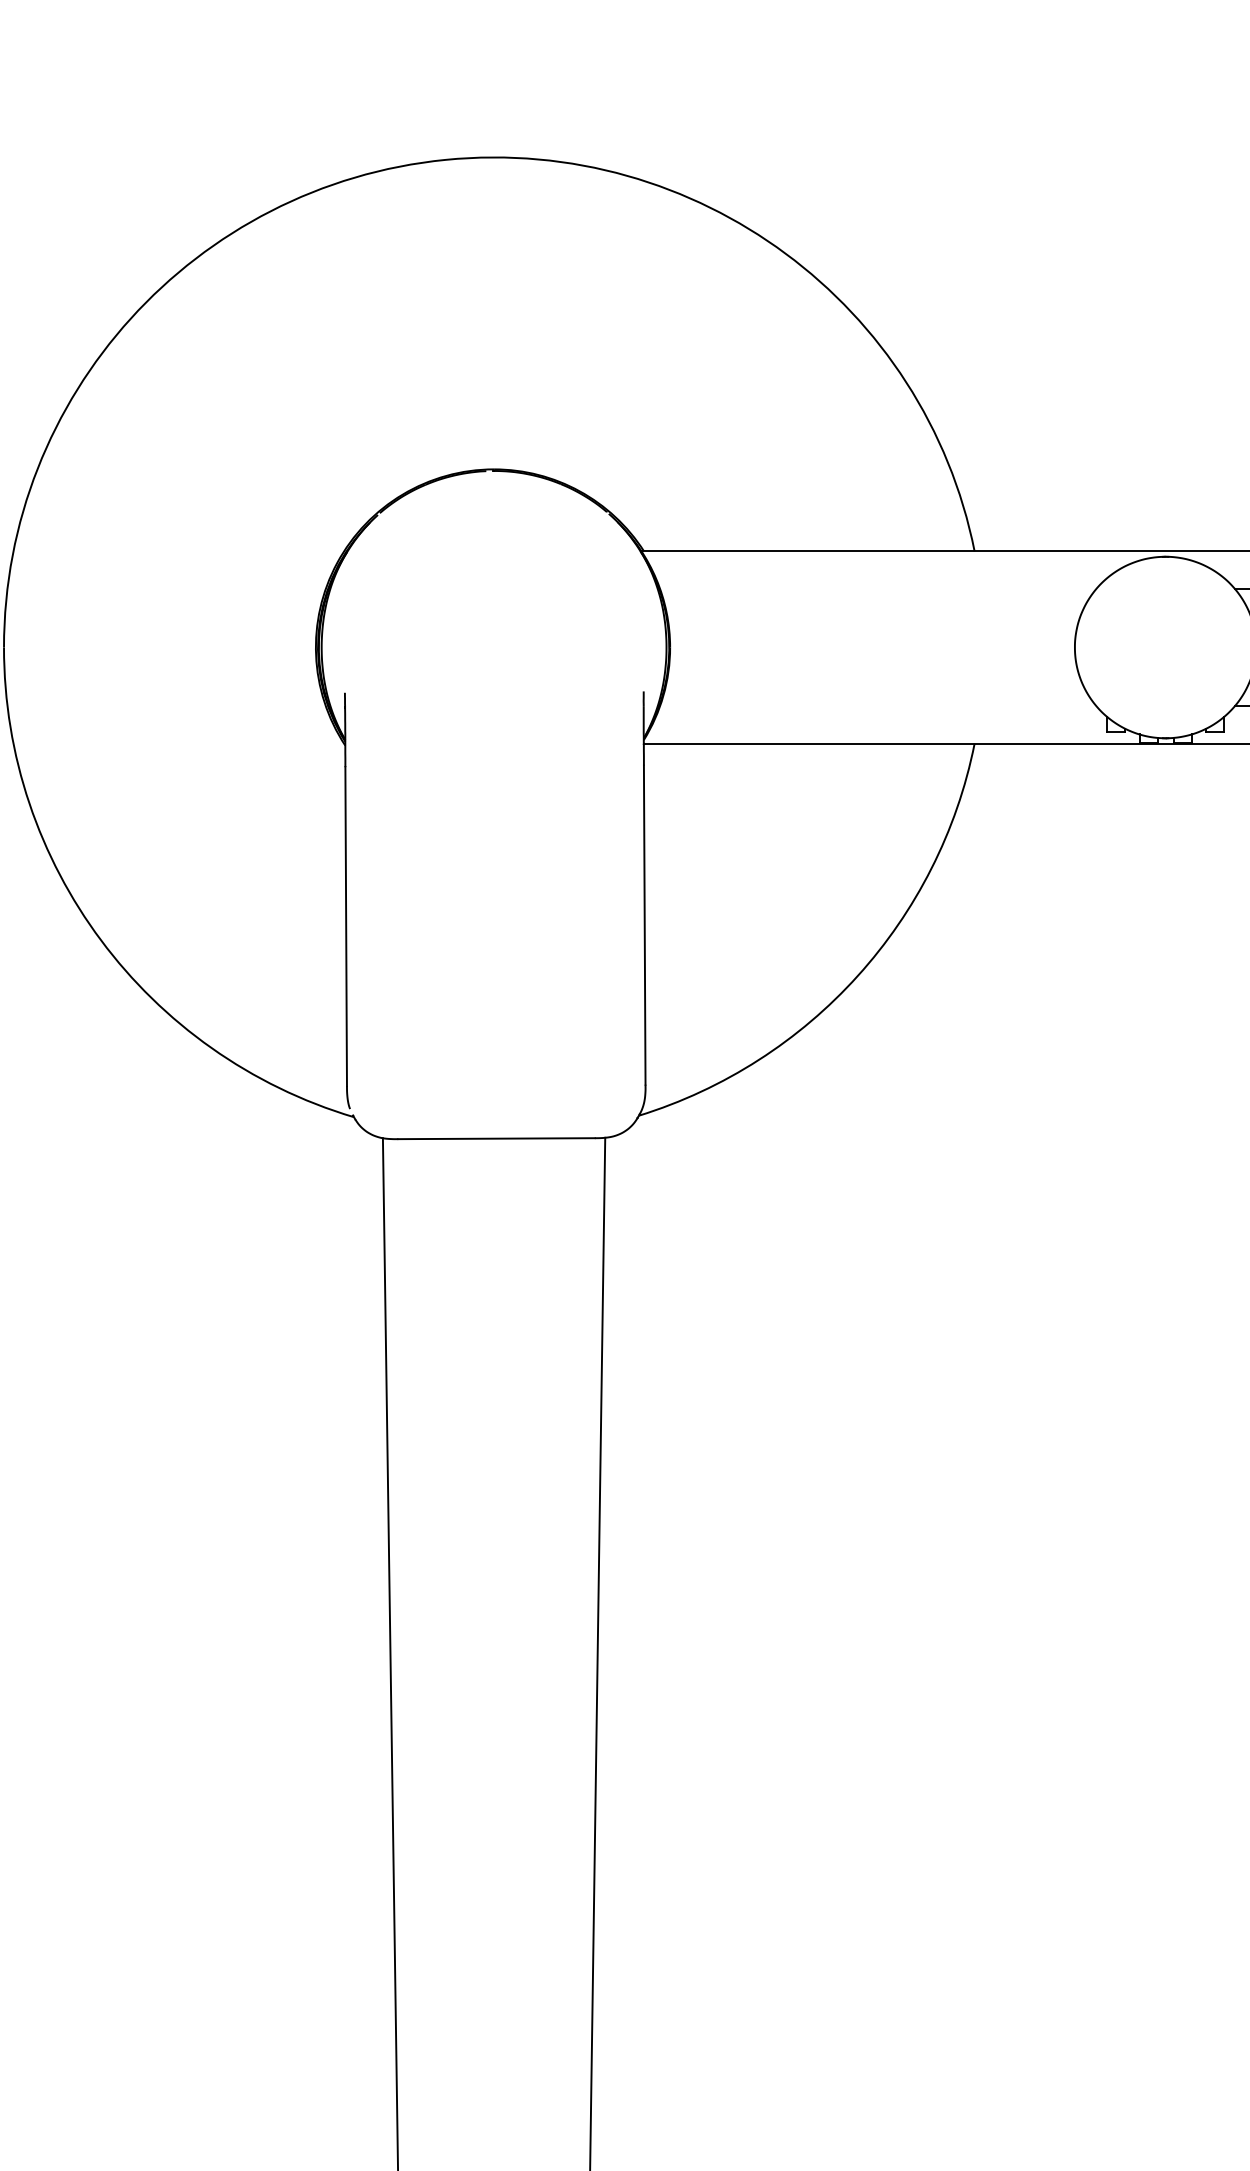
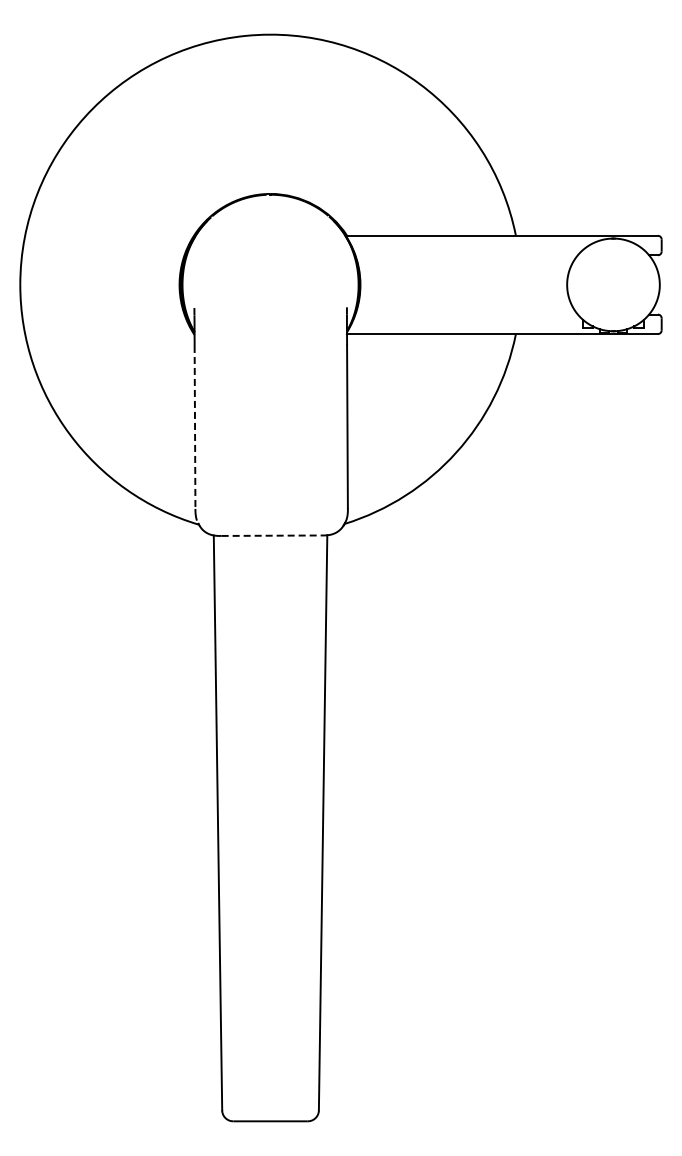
line: (347, 926) -> (195, 427), solid -> dashed
line: (497, 1138) -> (272, 535), solid -> dashed

